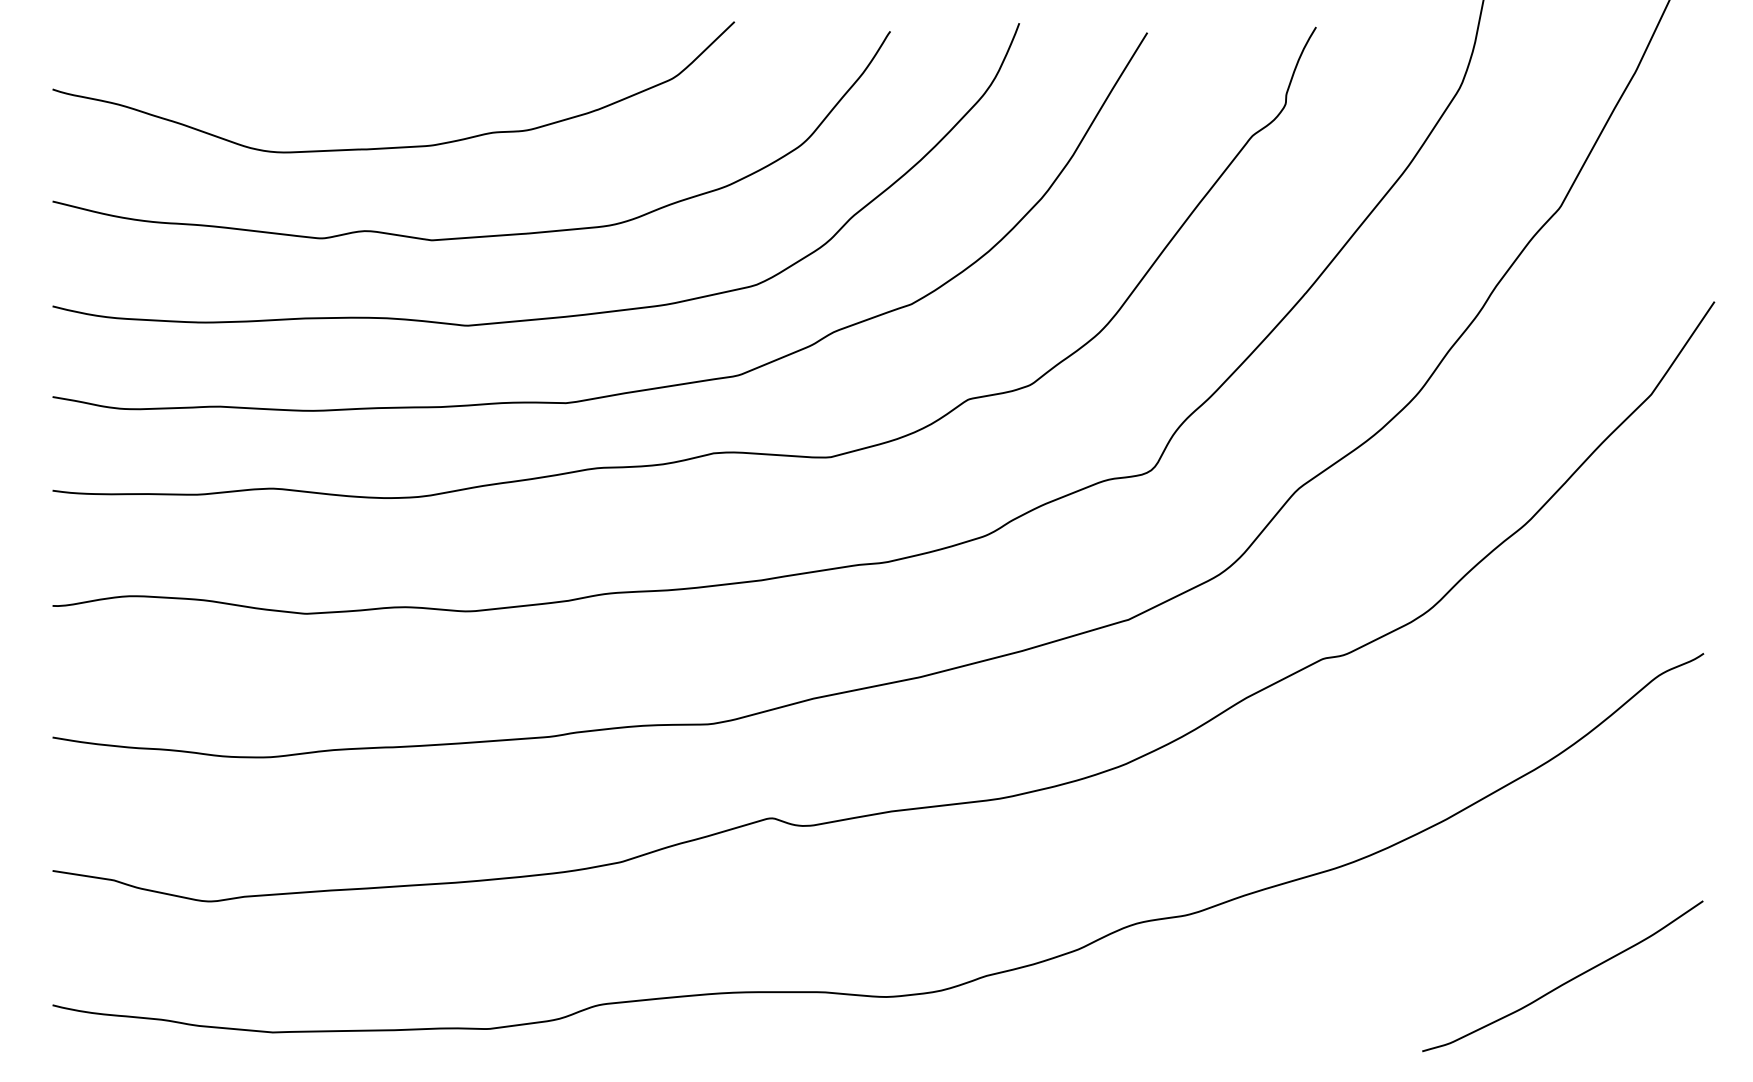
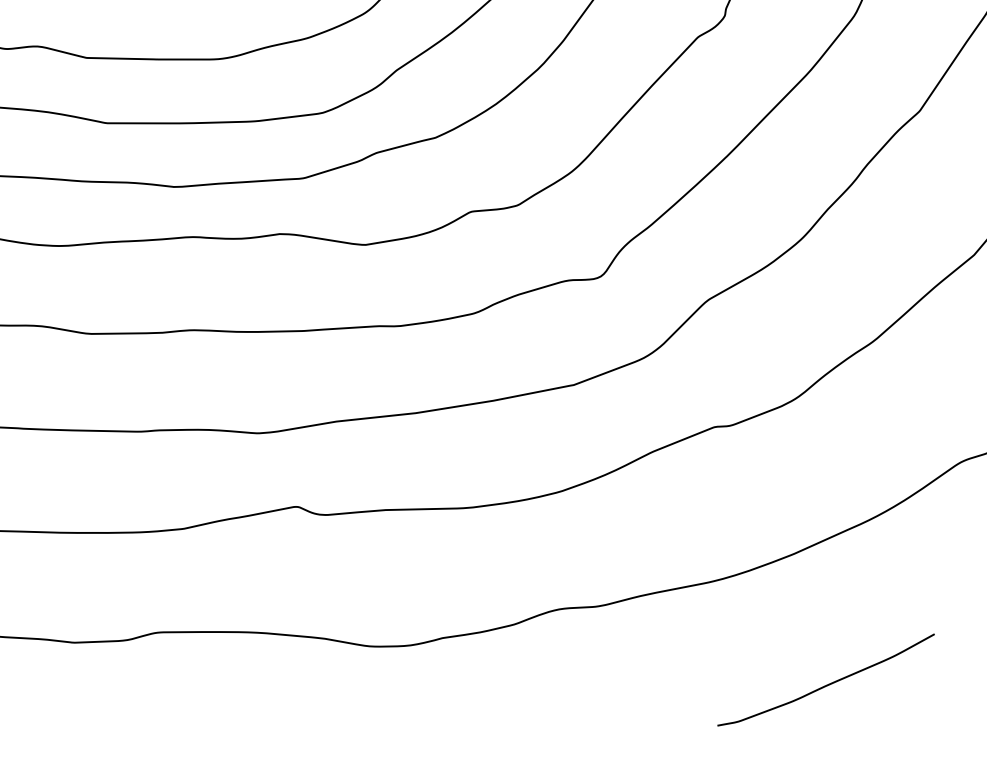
curve: (1564, 982) -> (826, 684), moved

